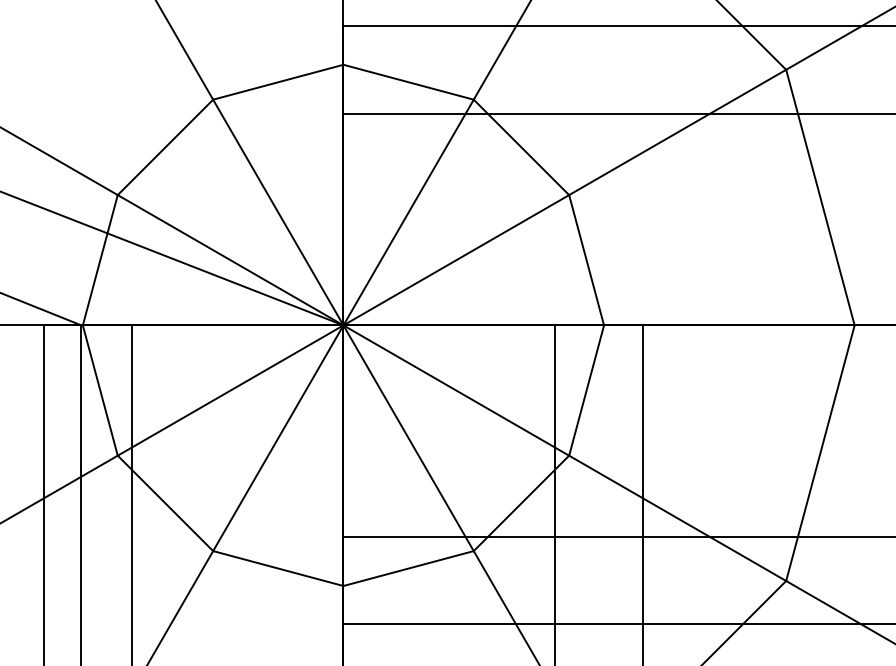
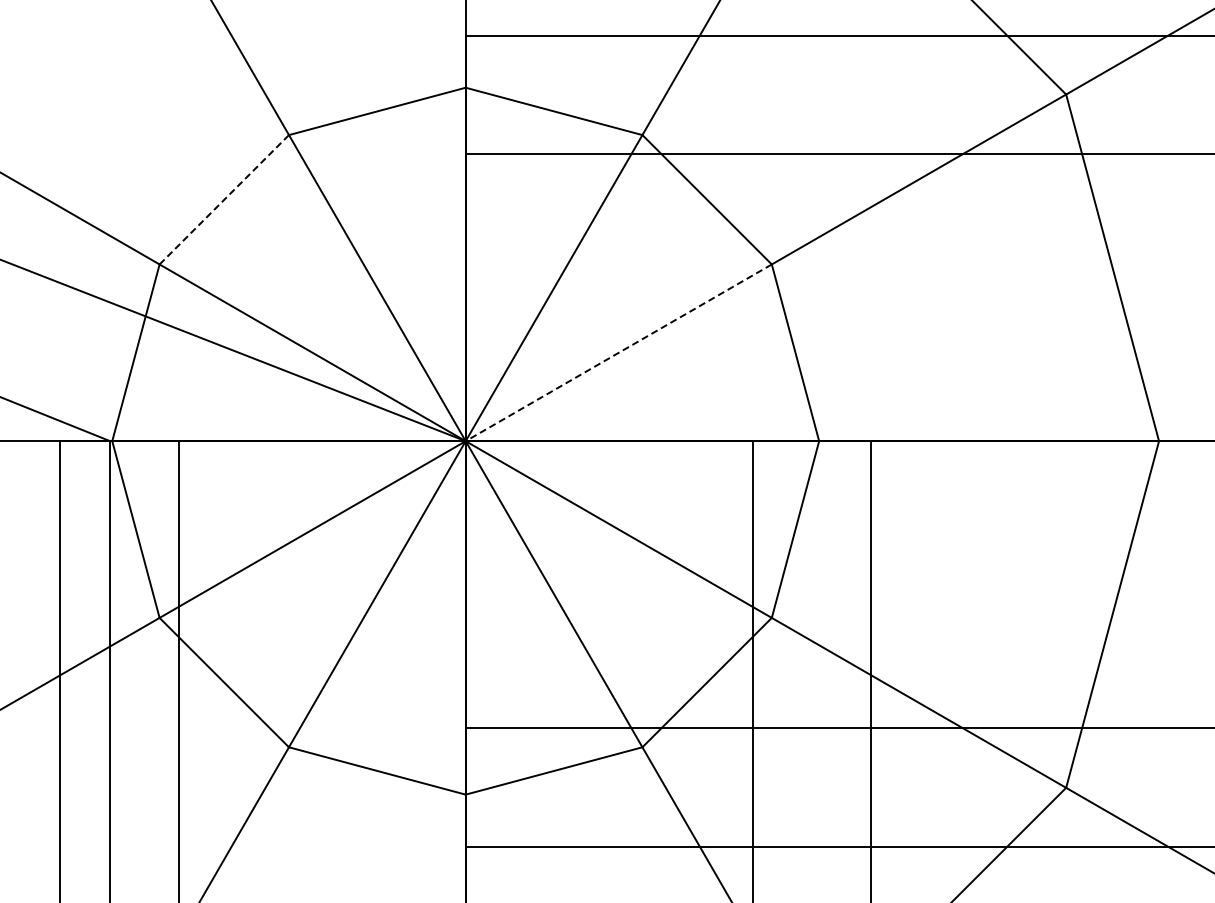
line: (165, 147) -> (224, 199), solid -> dashed
line: (456, 260) -> (618, 352), solid -> dashed

